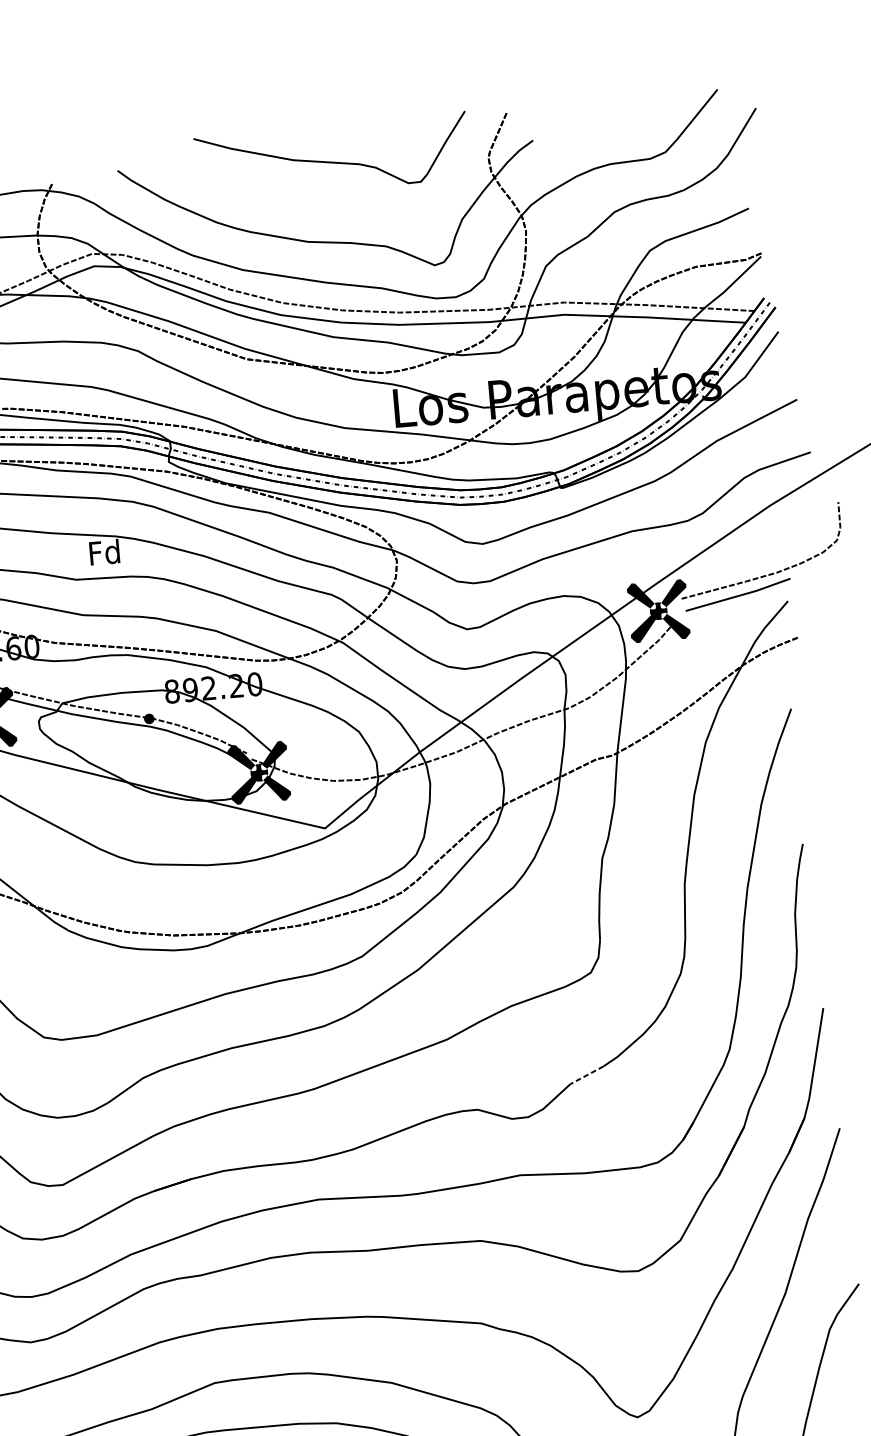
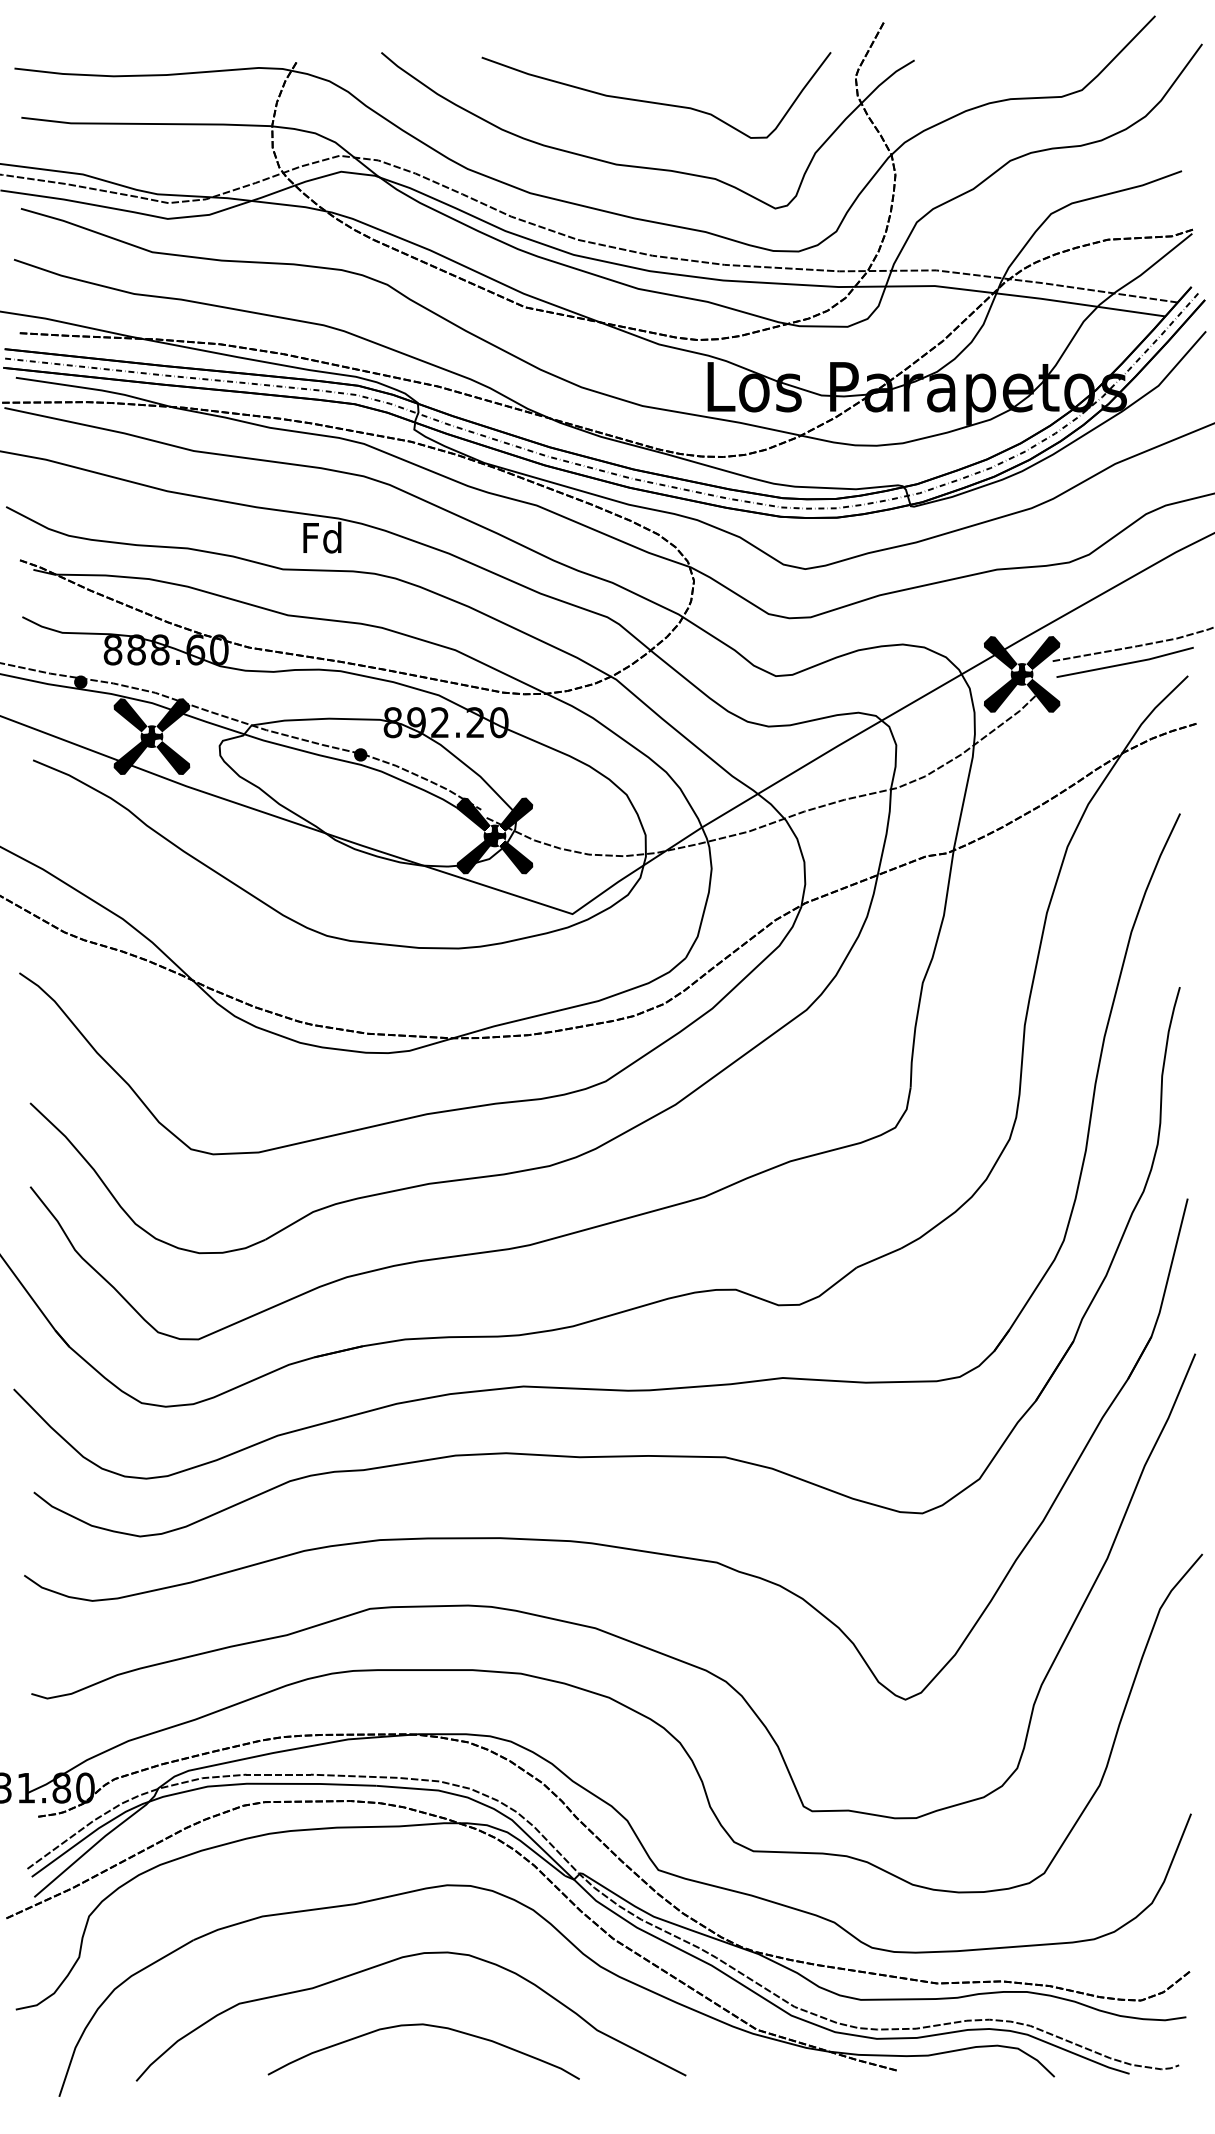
curve: (330, 161) -> (653, 101), moved
line: (586, 1075) -> (878, 1258), dashed -> solid

